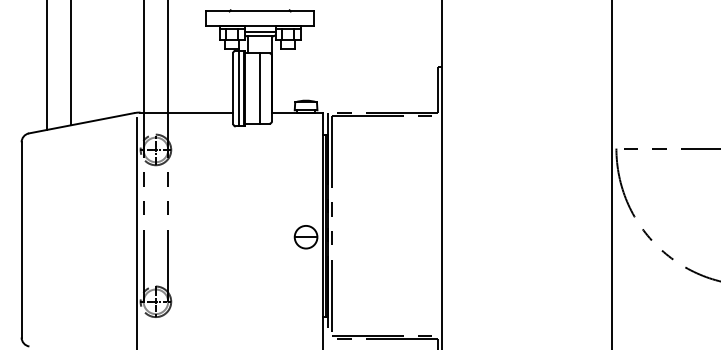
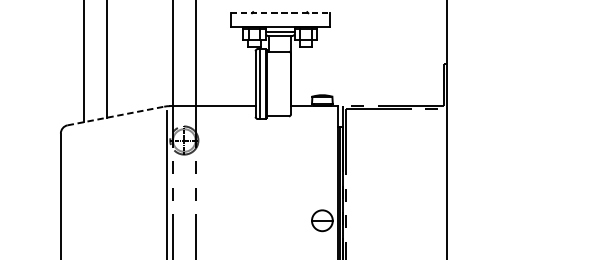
line: (260, 11) -> (280, 13), solid -> dashed
line: (260, 88) -> (280, 84), removed
line: (81, 123) -> (115, 116), solid -> dashed

